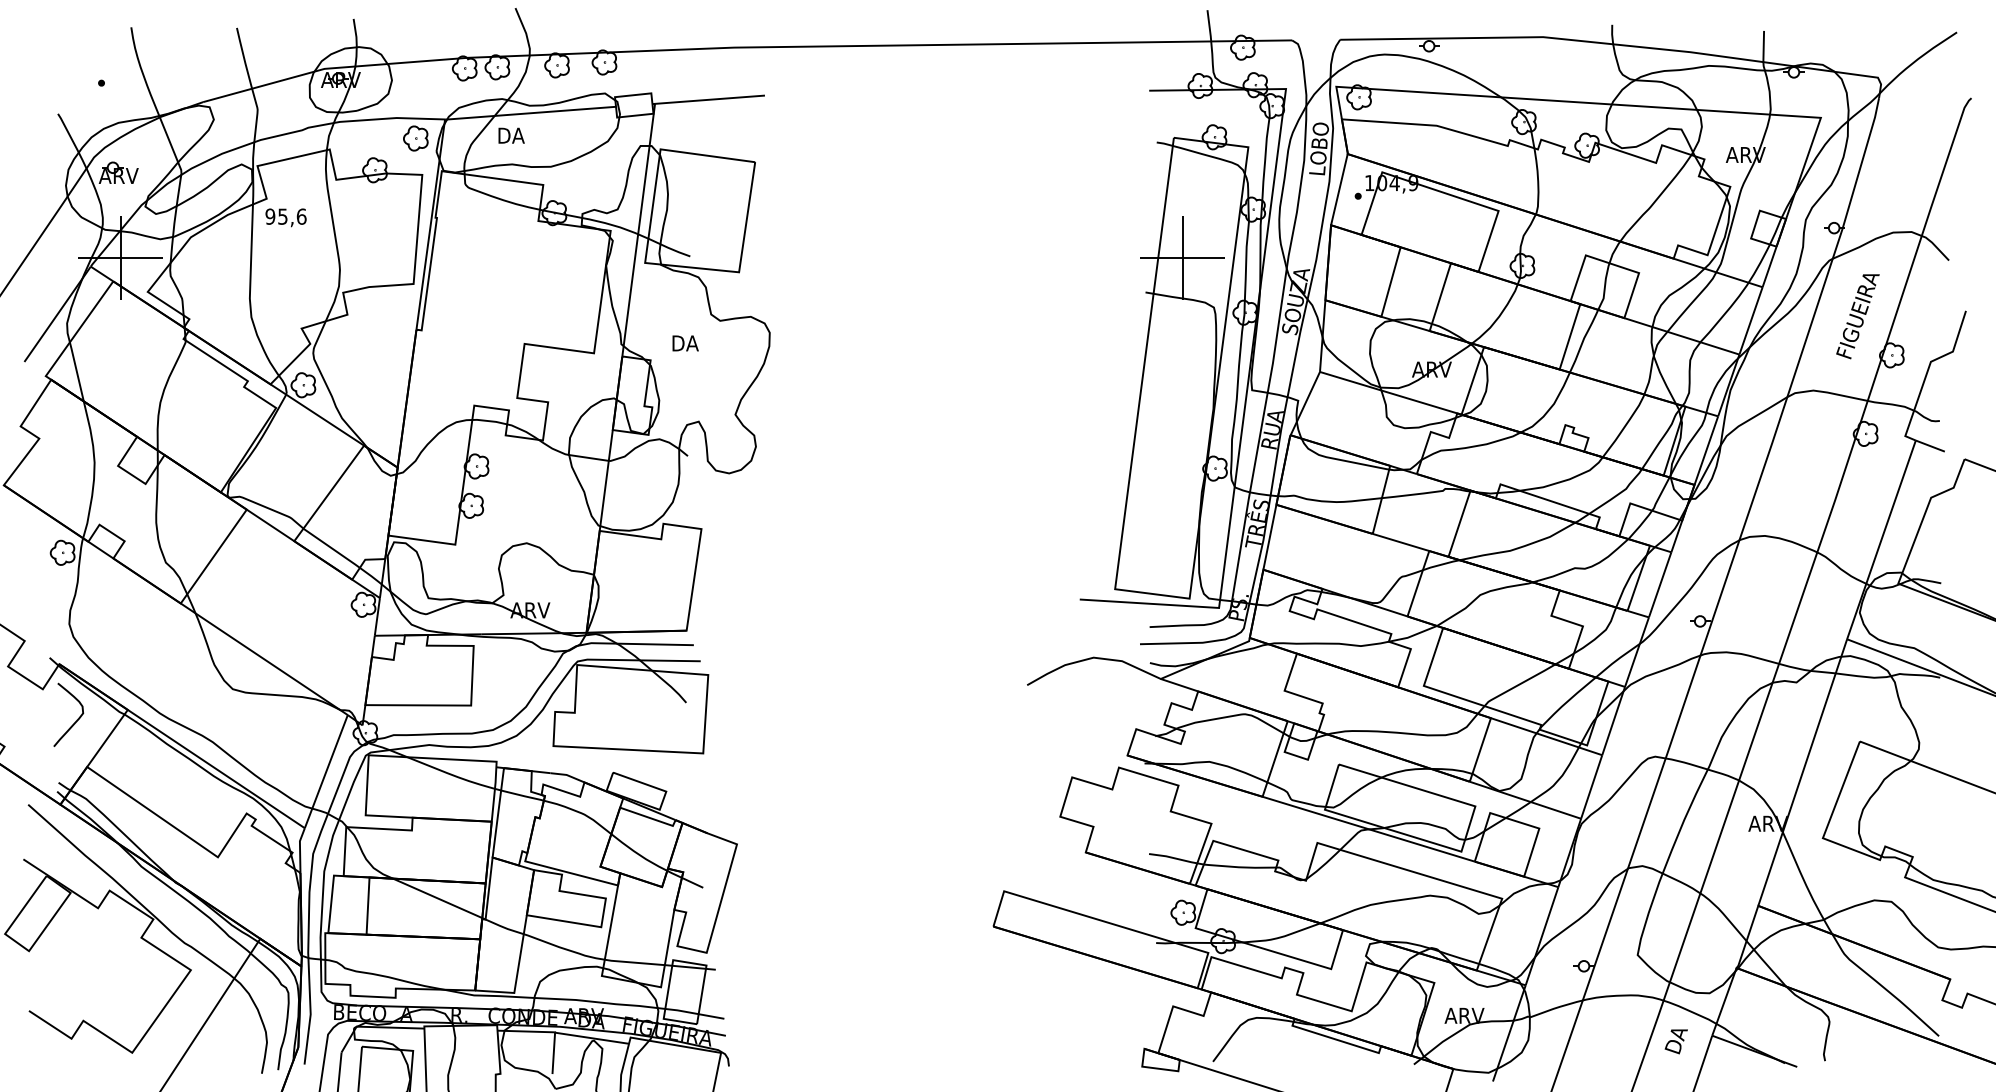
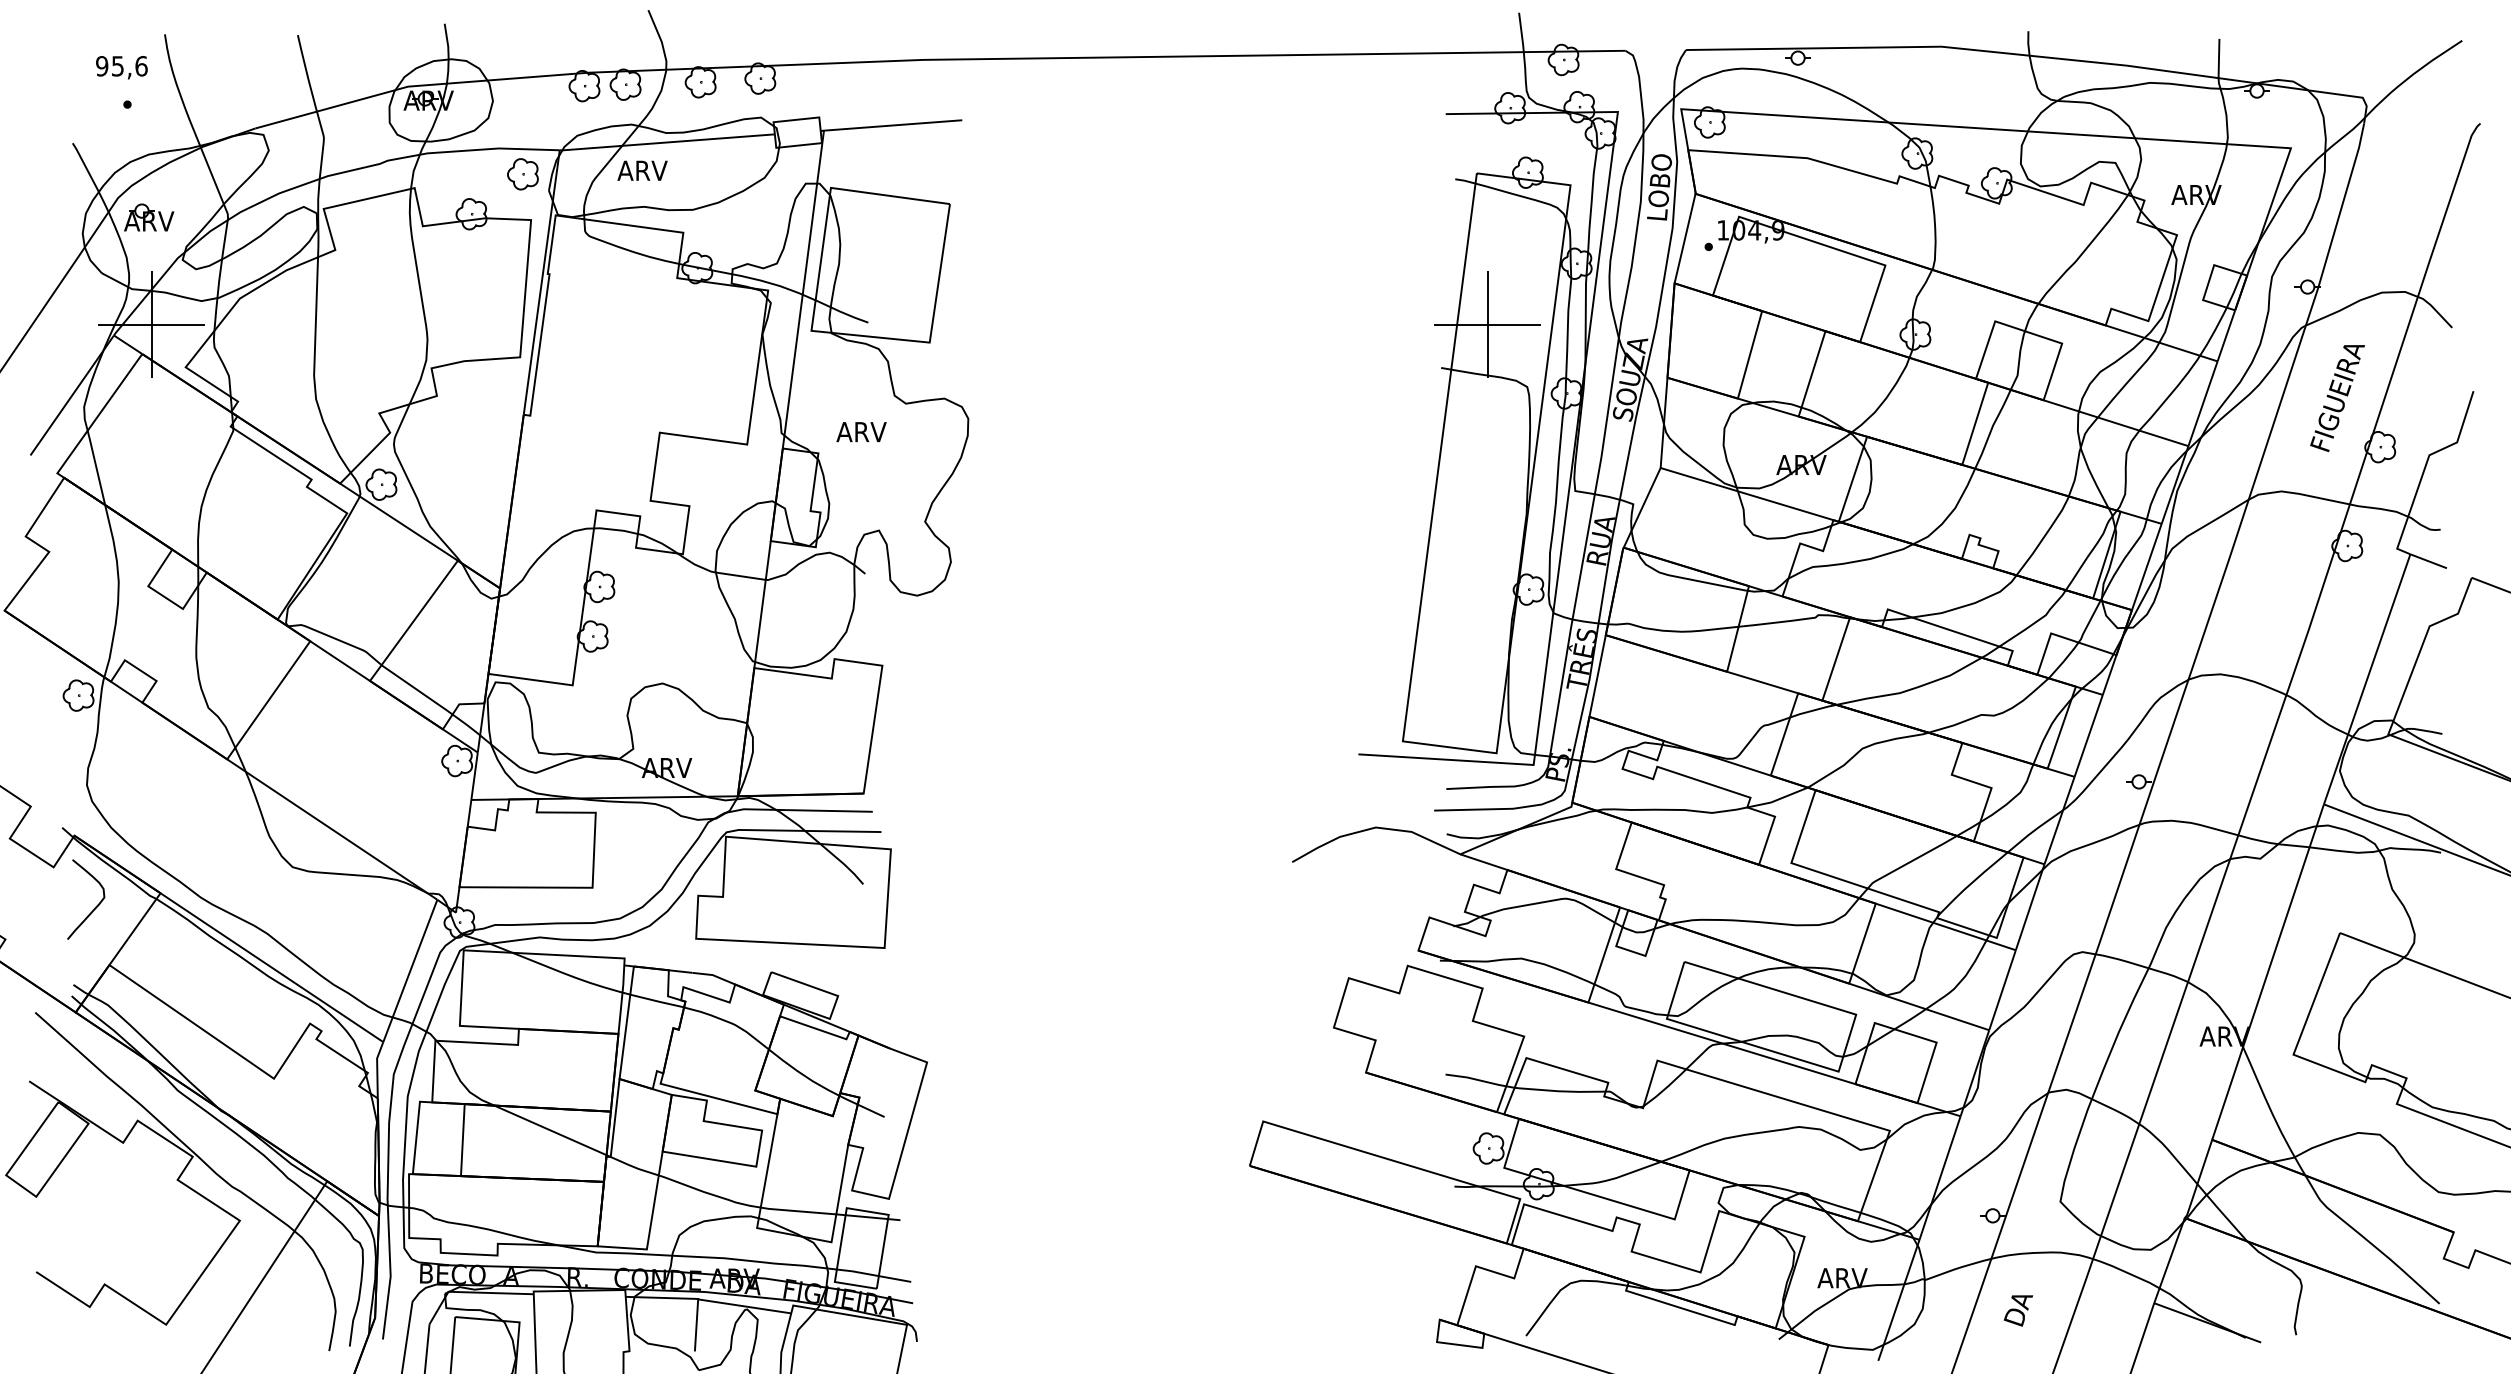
text: (510, 135) -> (642, 170), DA -> ARV
text: (285, 217) -> (121, 67), moved
text: (684, 343) -> (861, 432), DA -> ARV
text: (1675, 1041) -> (2017, 1310), moved

